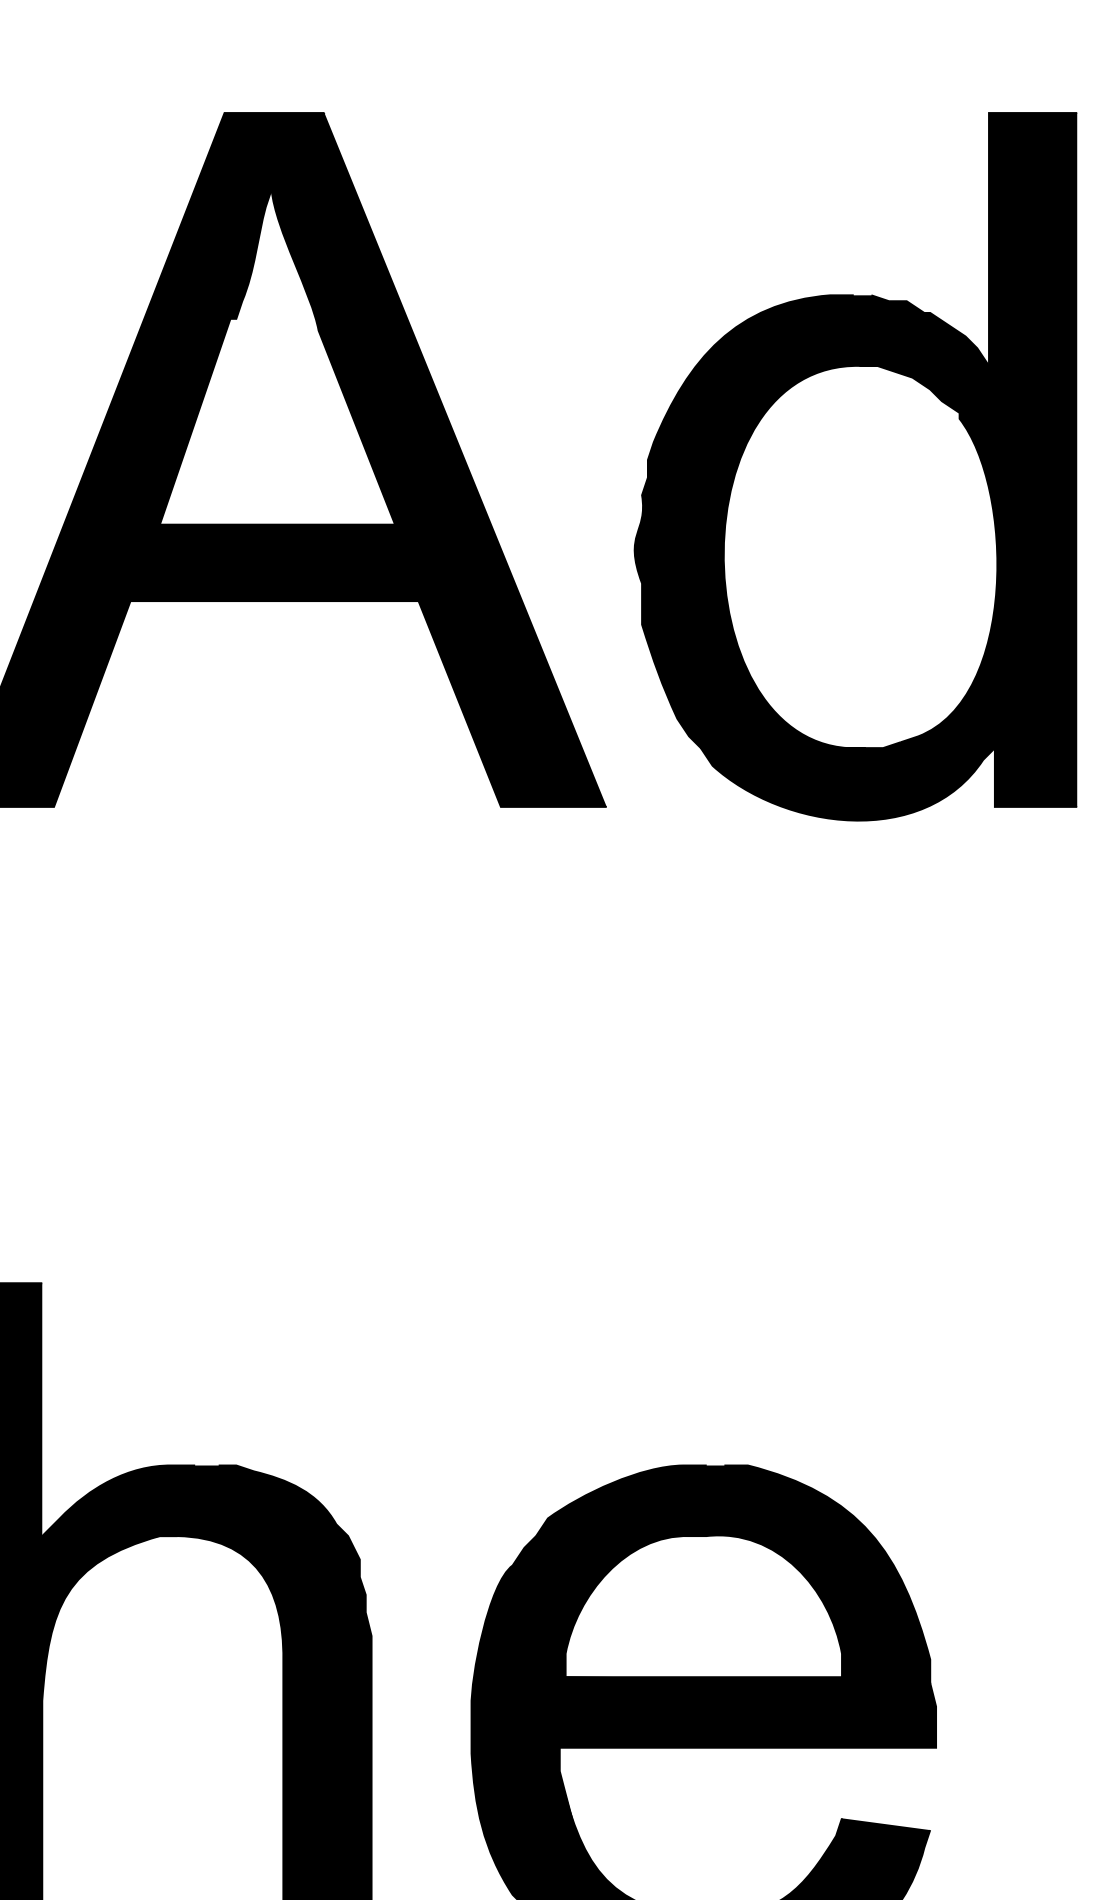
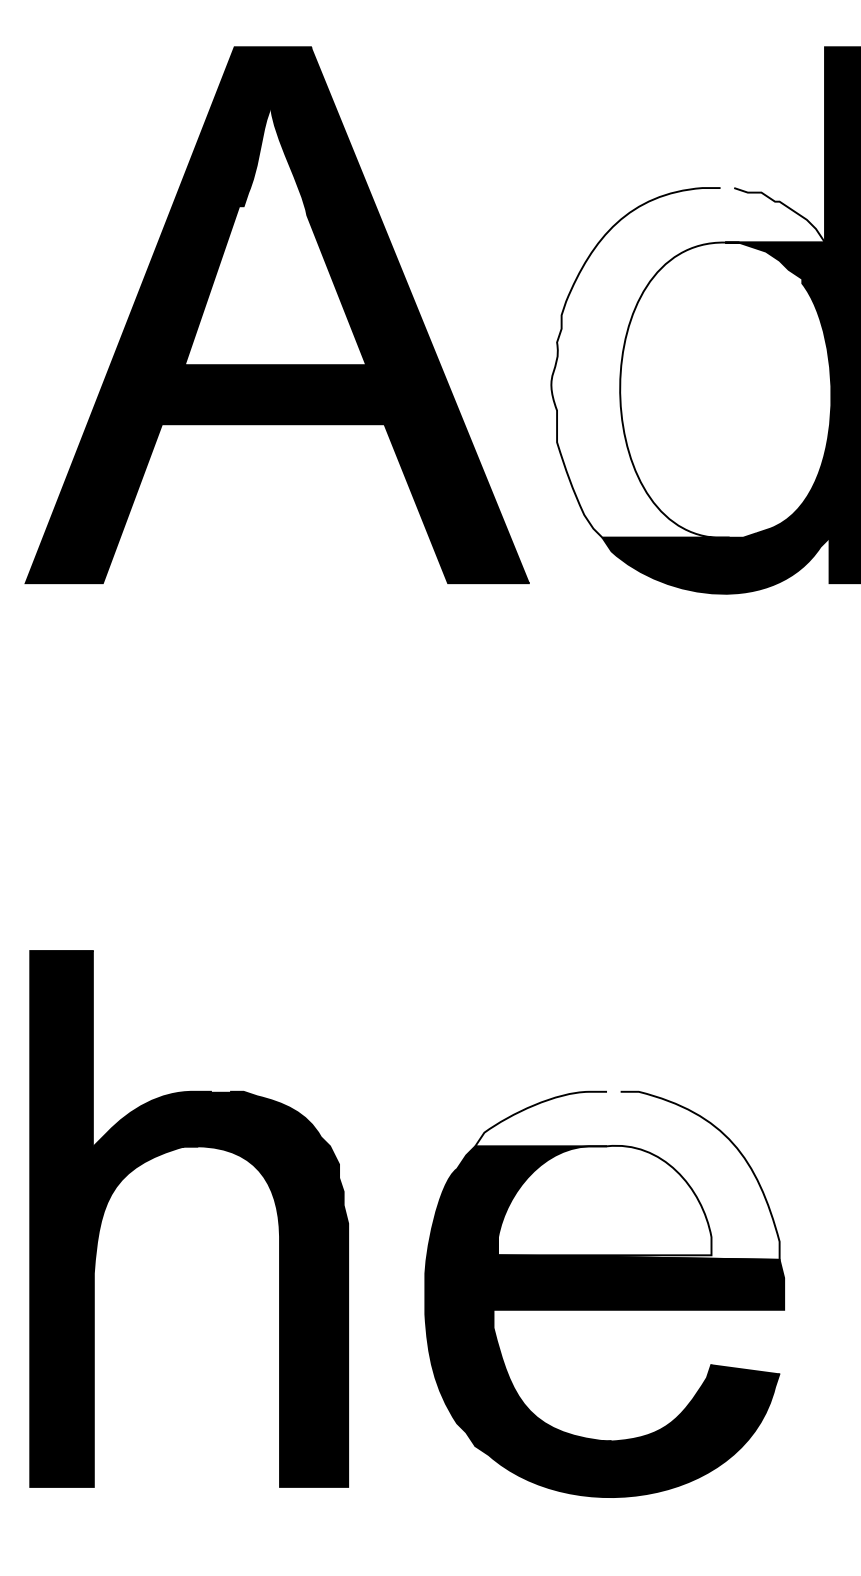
fill: (812, 521) -> (688, 362), removed
fill: (733, 1573) -> (627, 1175), removed

